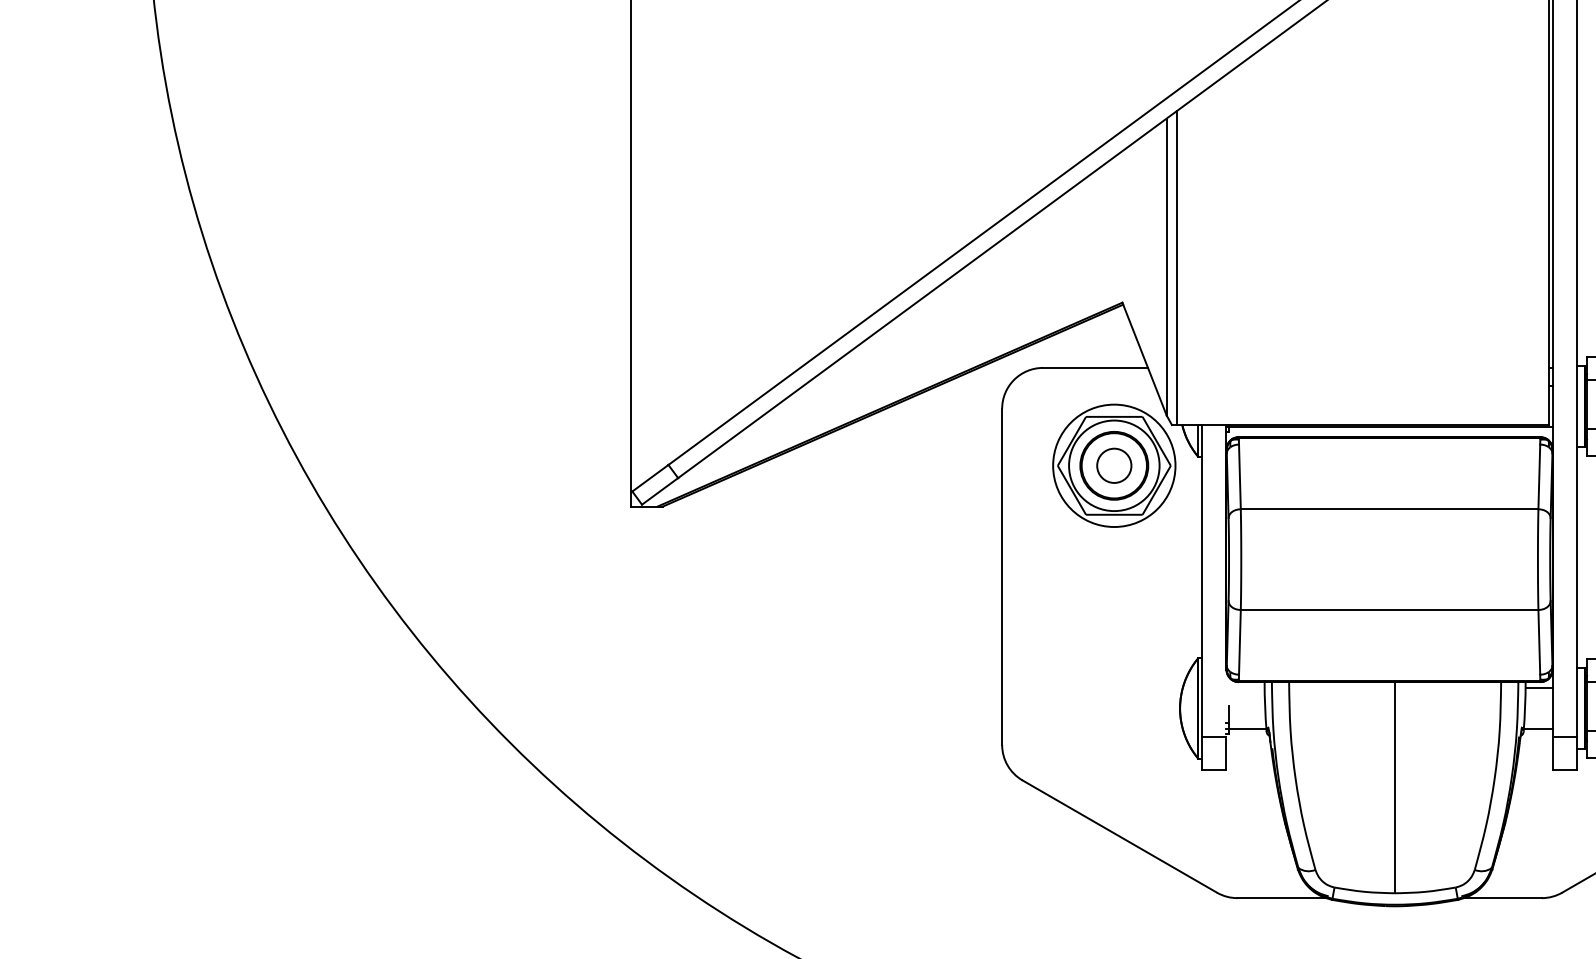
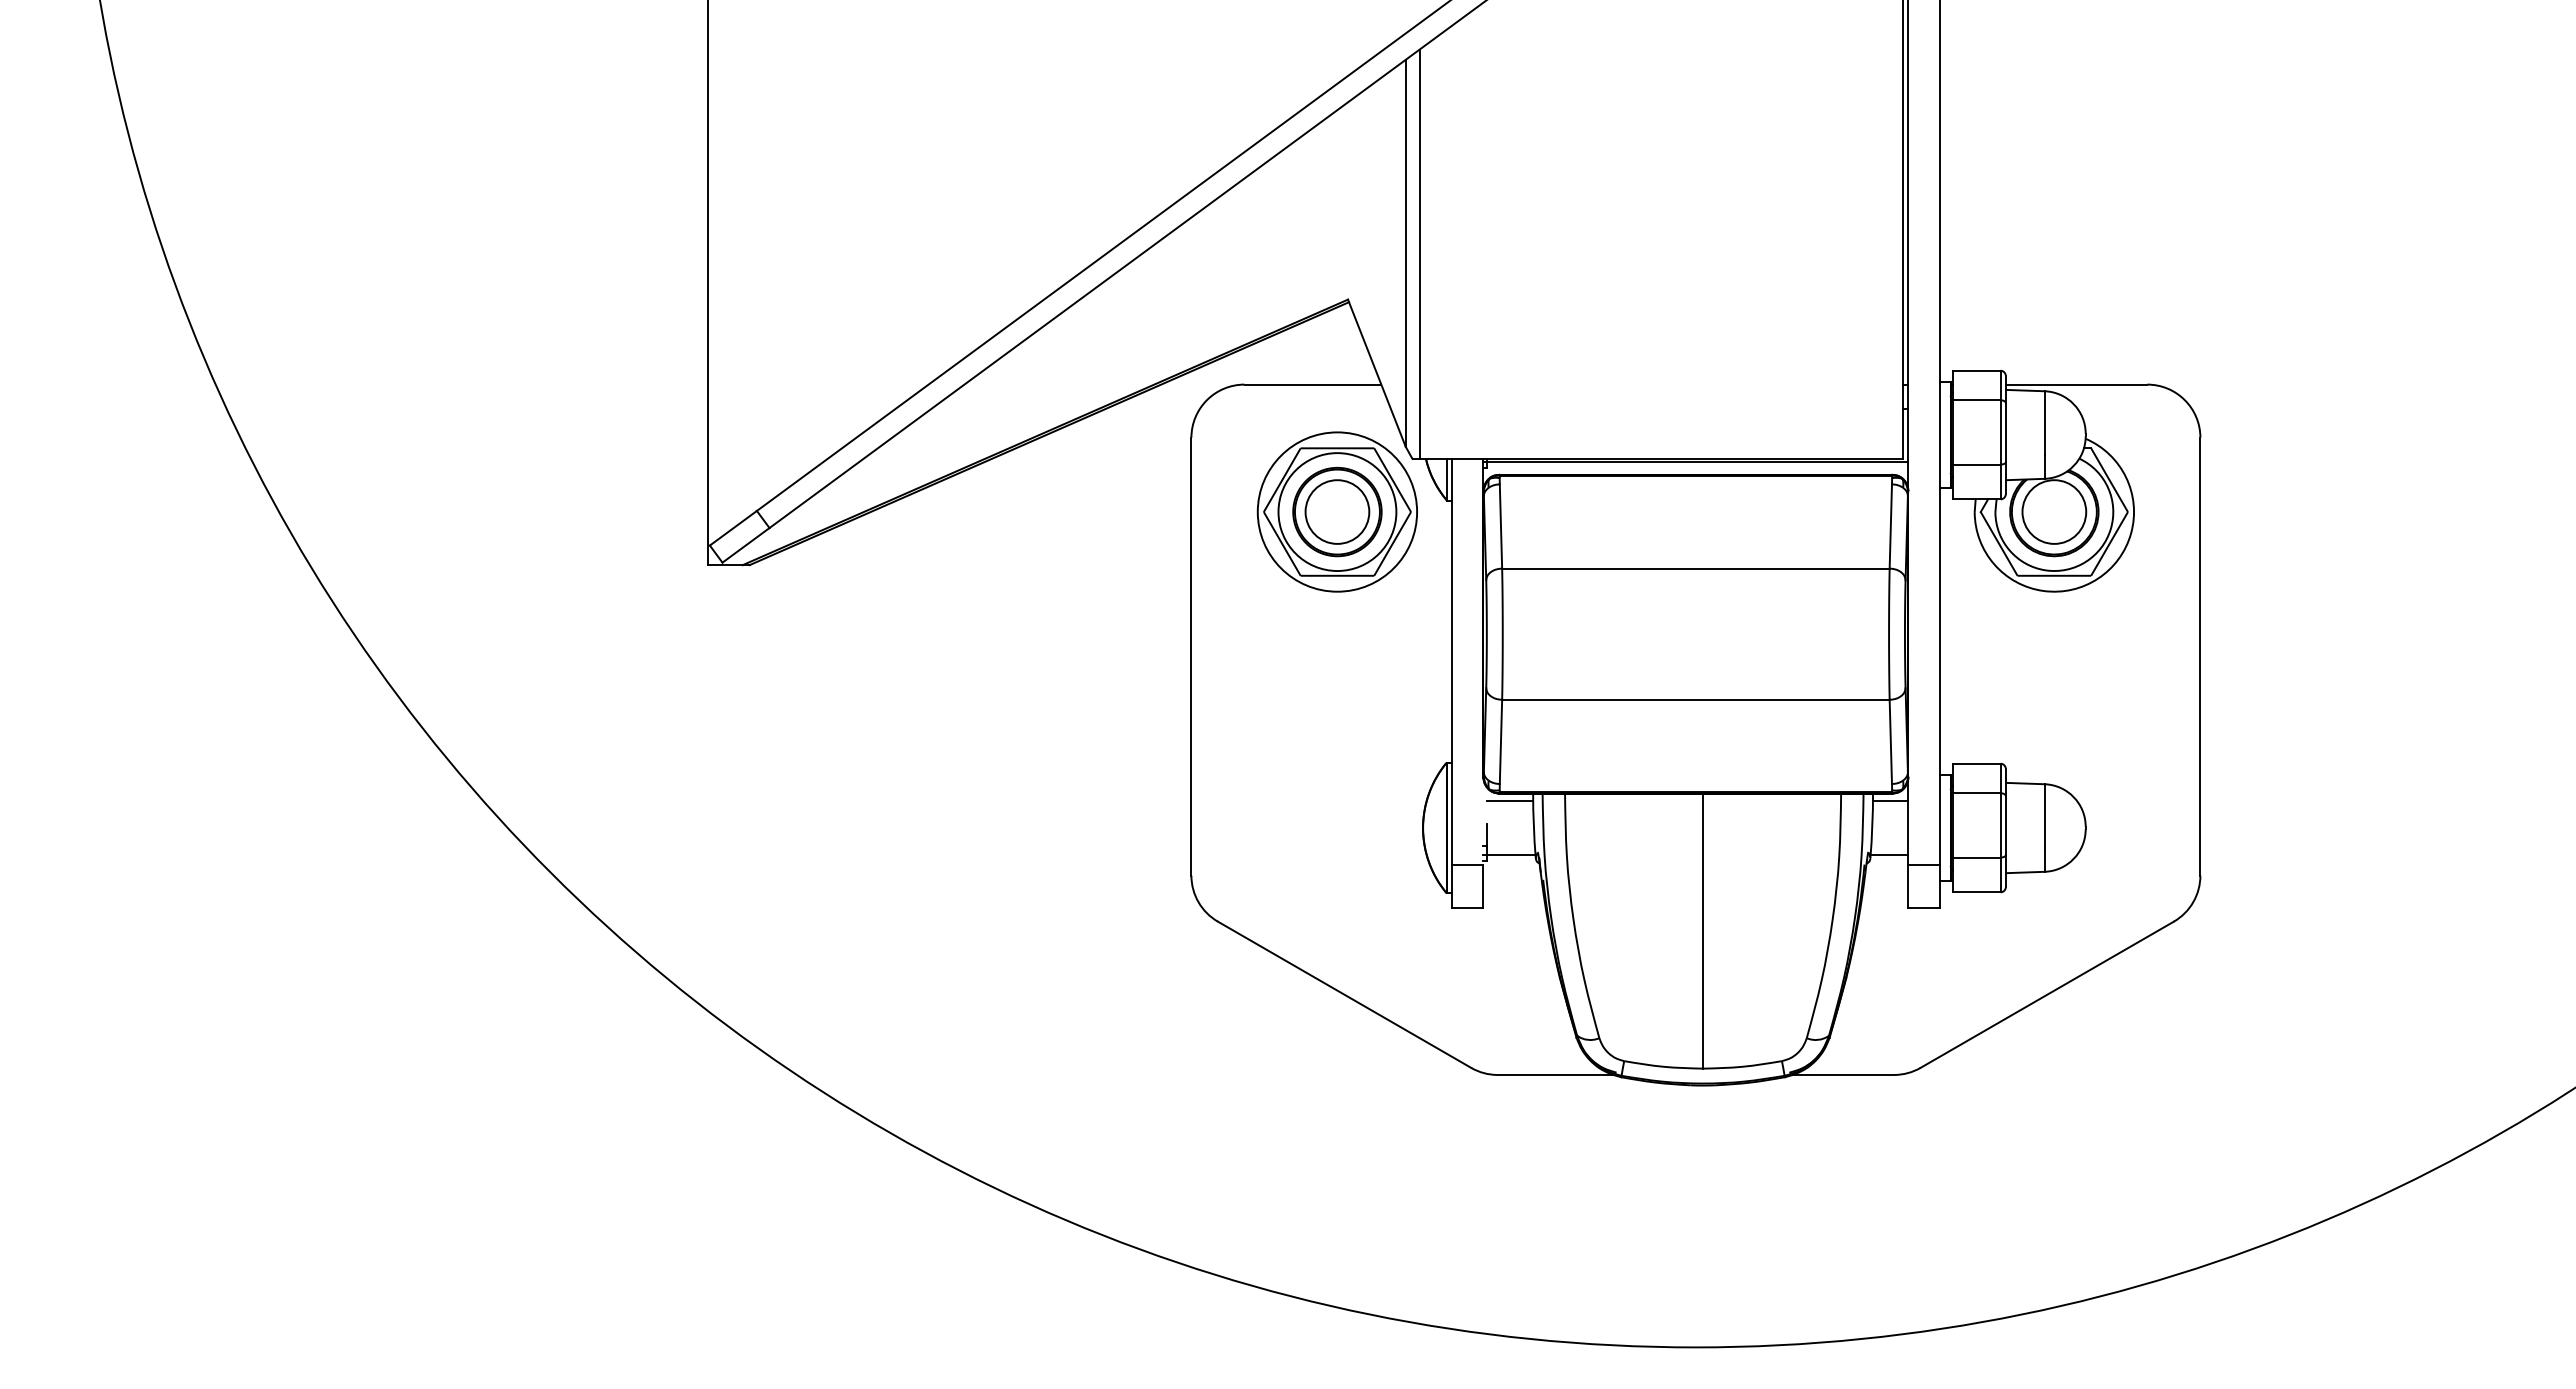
circle: (1114, 465) -> (1337, 511), size x1.43
line: (1246, 688) -> (1509, 801), added

